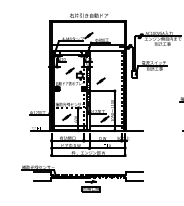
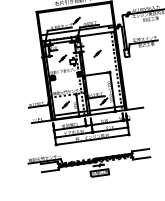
part: (100, 80) -> (96, 53), moved

